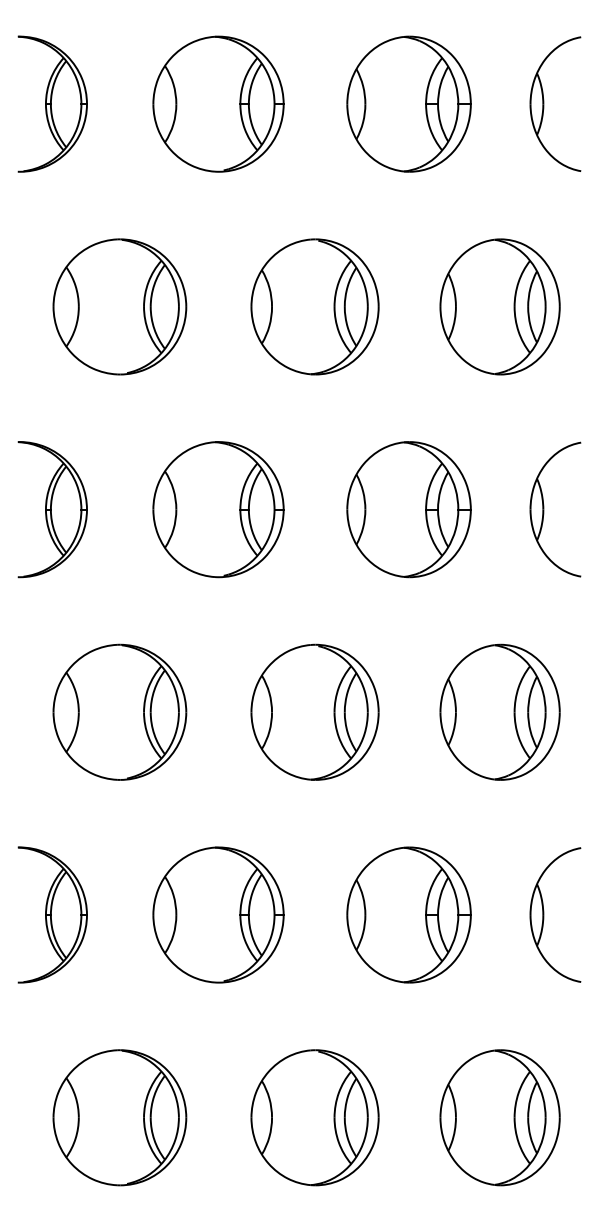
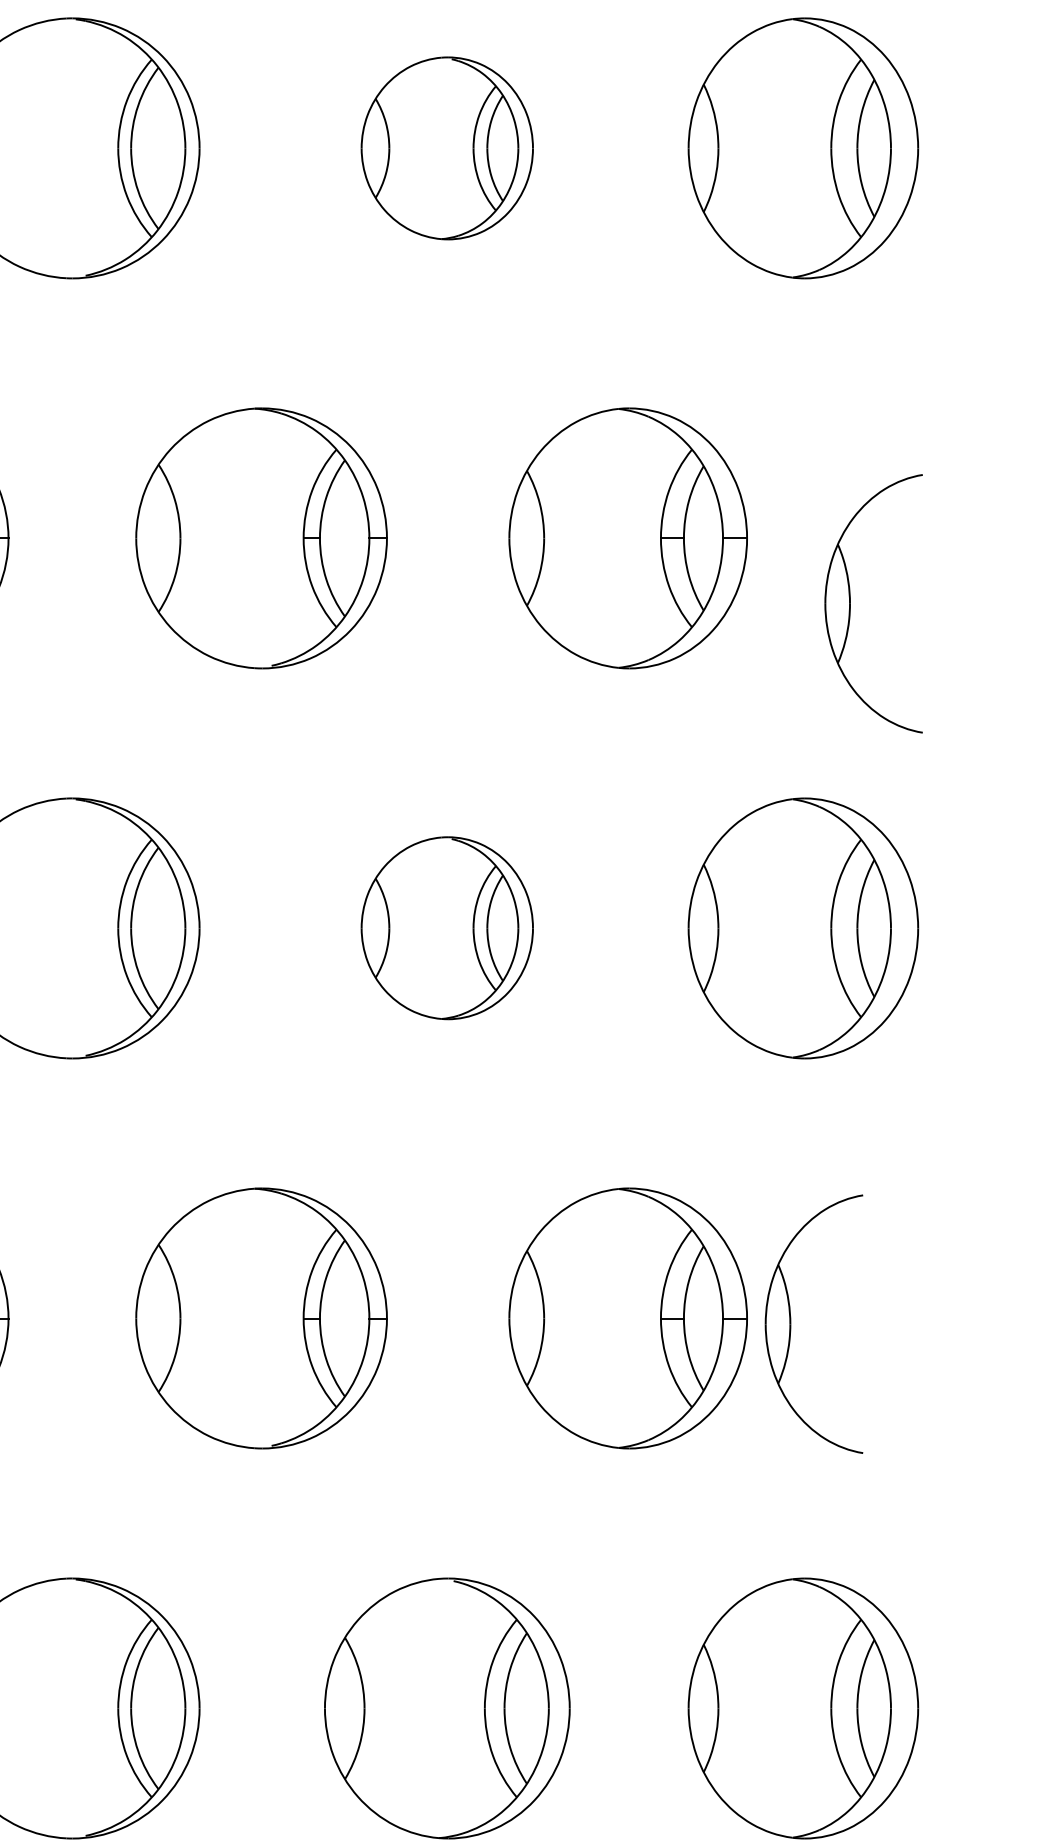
part: (314, 306) -> (446, 147), size x0.7
part: (544, 509) -> (852, 603), moved
part: (314, 711) -> (446, 926), size x0.7
part: (544, 914) -> (792, 1323), moved

